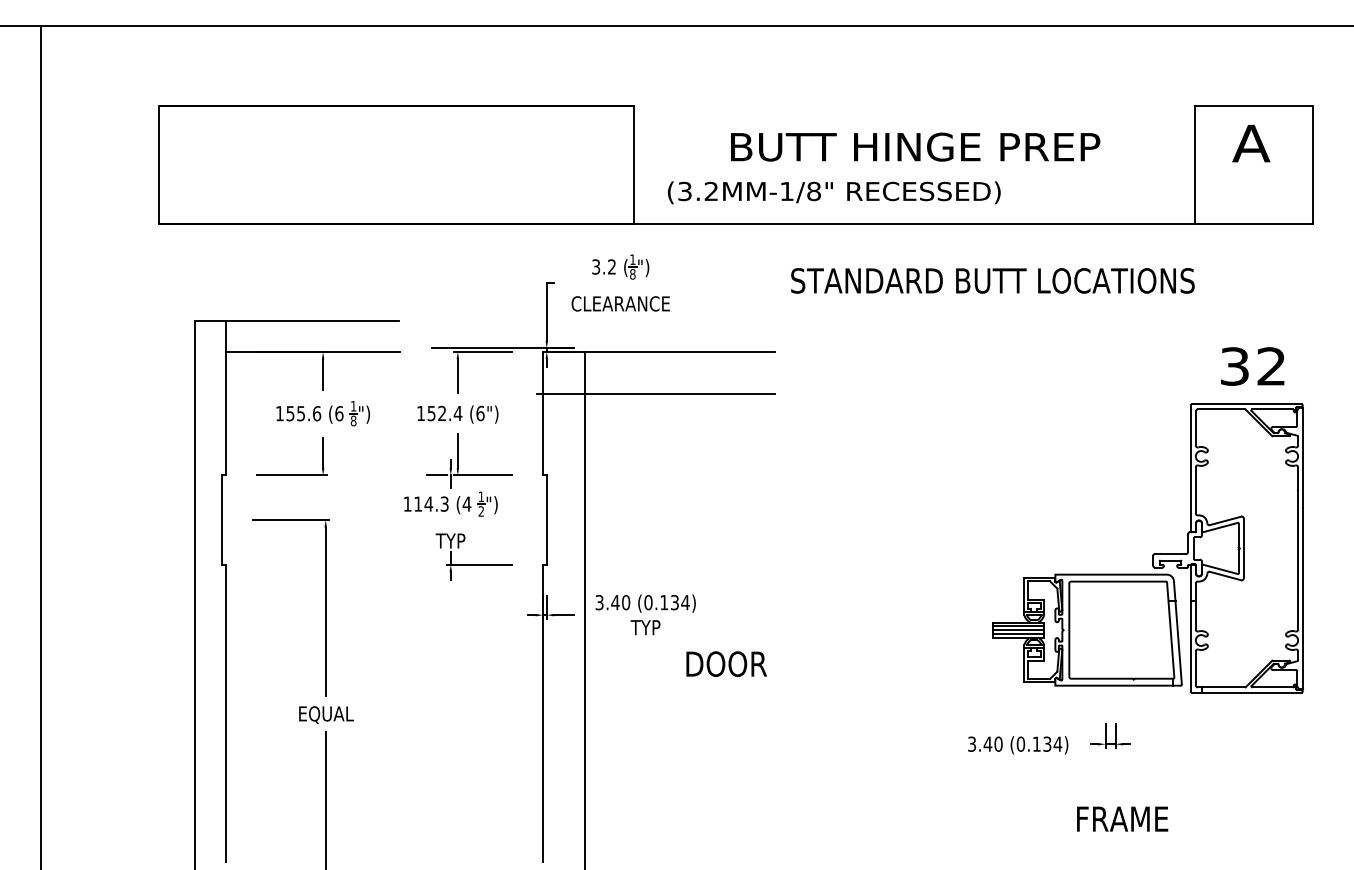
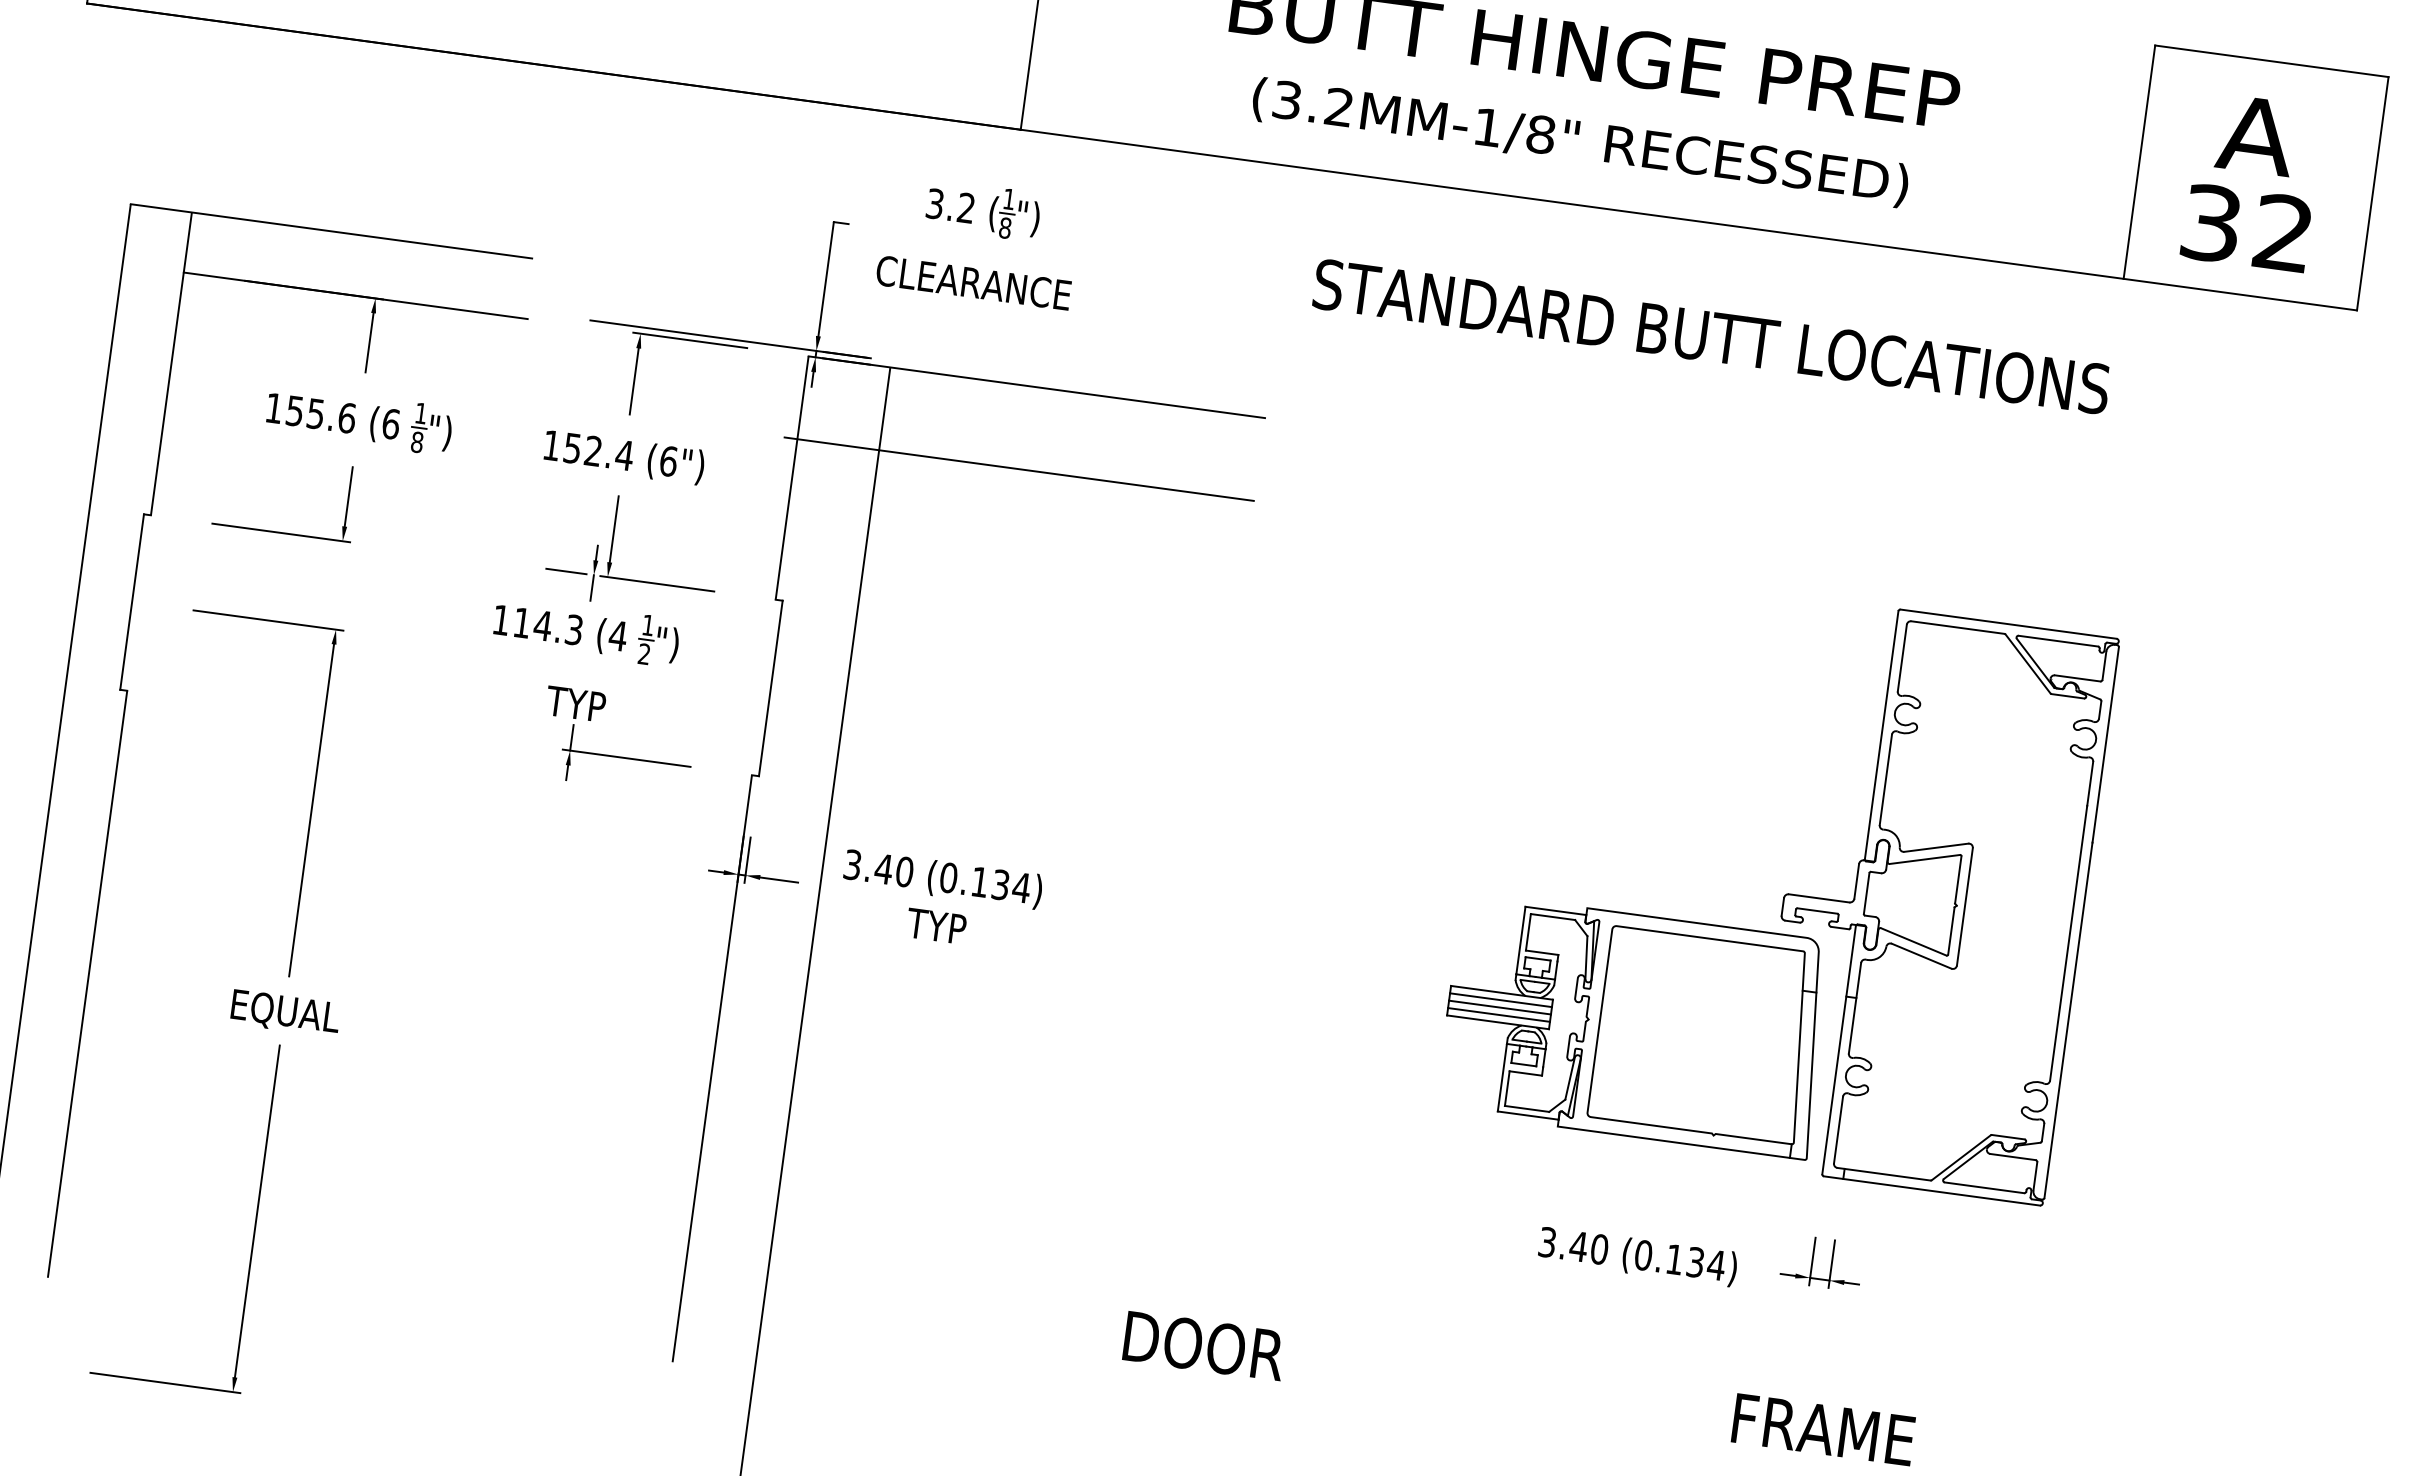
text: (833, 192) -> (1579, 141), moved
text: (1252, 366) -> (2246, 228), moved
part: (1153, 553) -> (1785, 892), moved
text: (726, 663) -> (1204, 1344), moved

